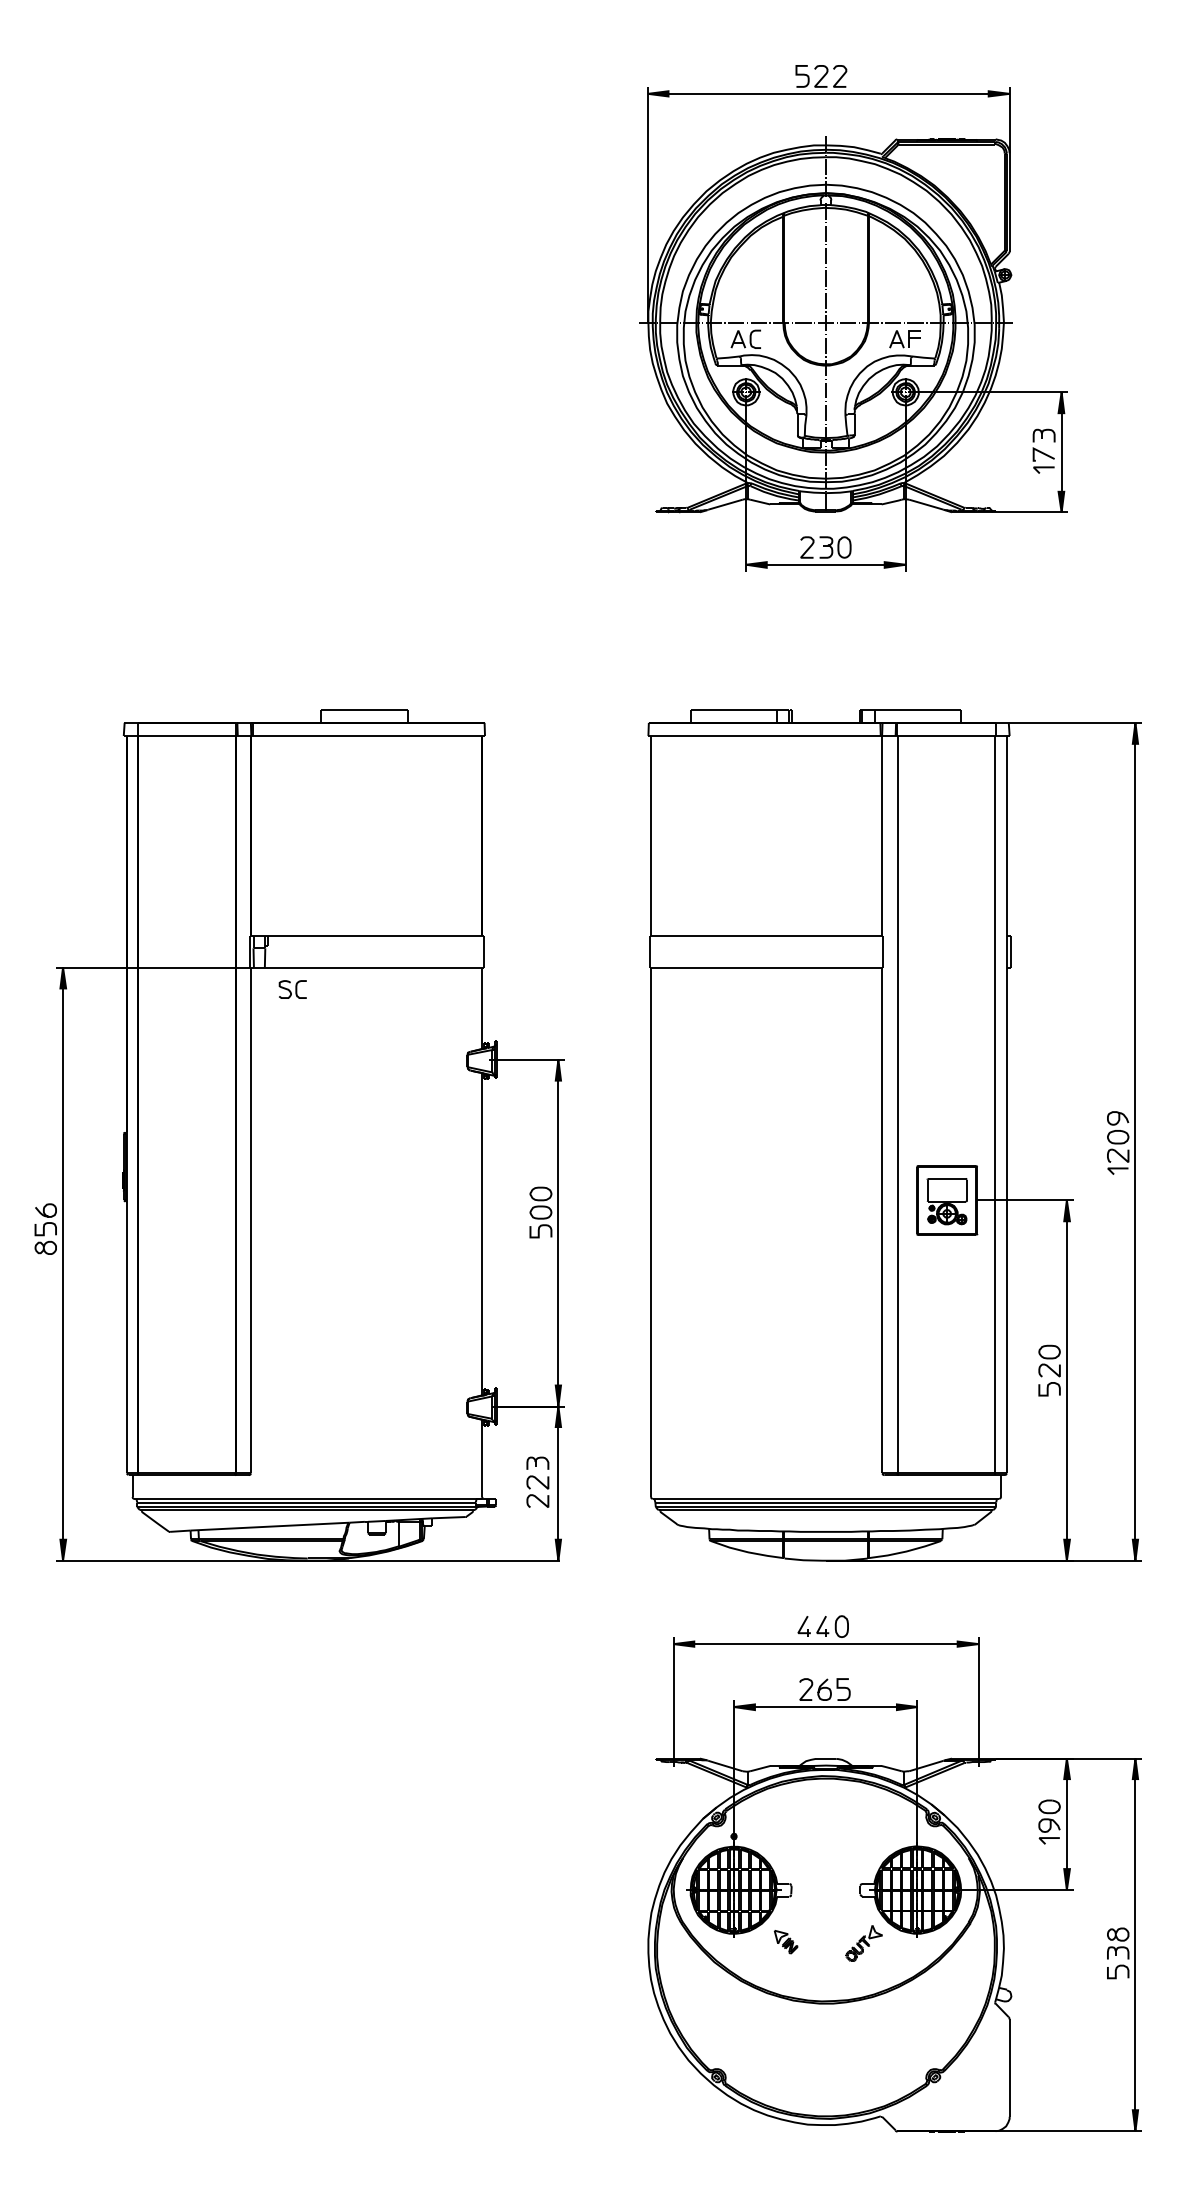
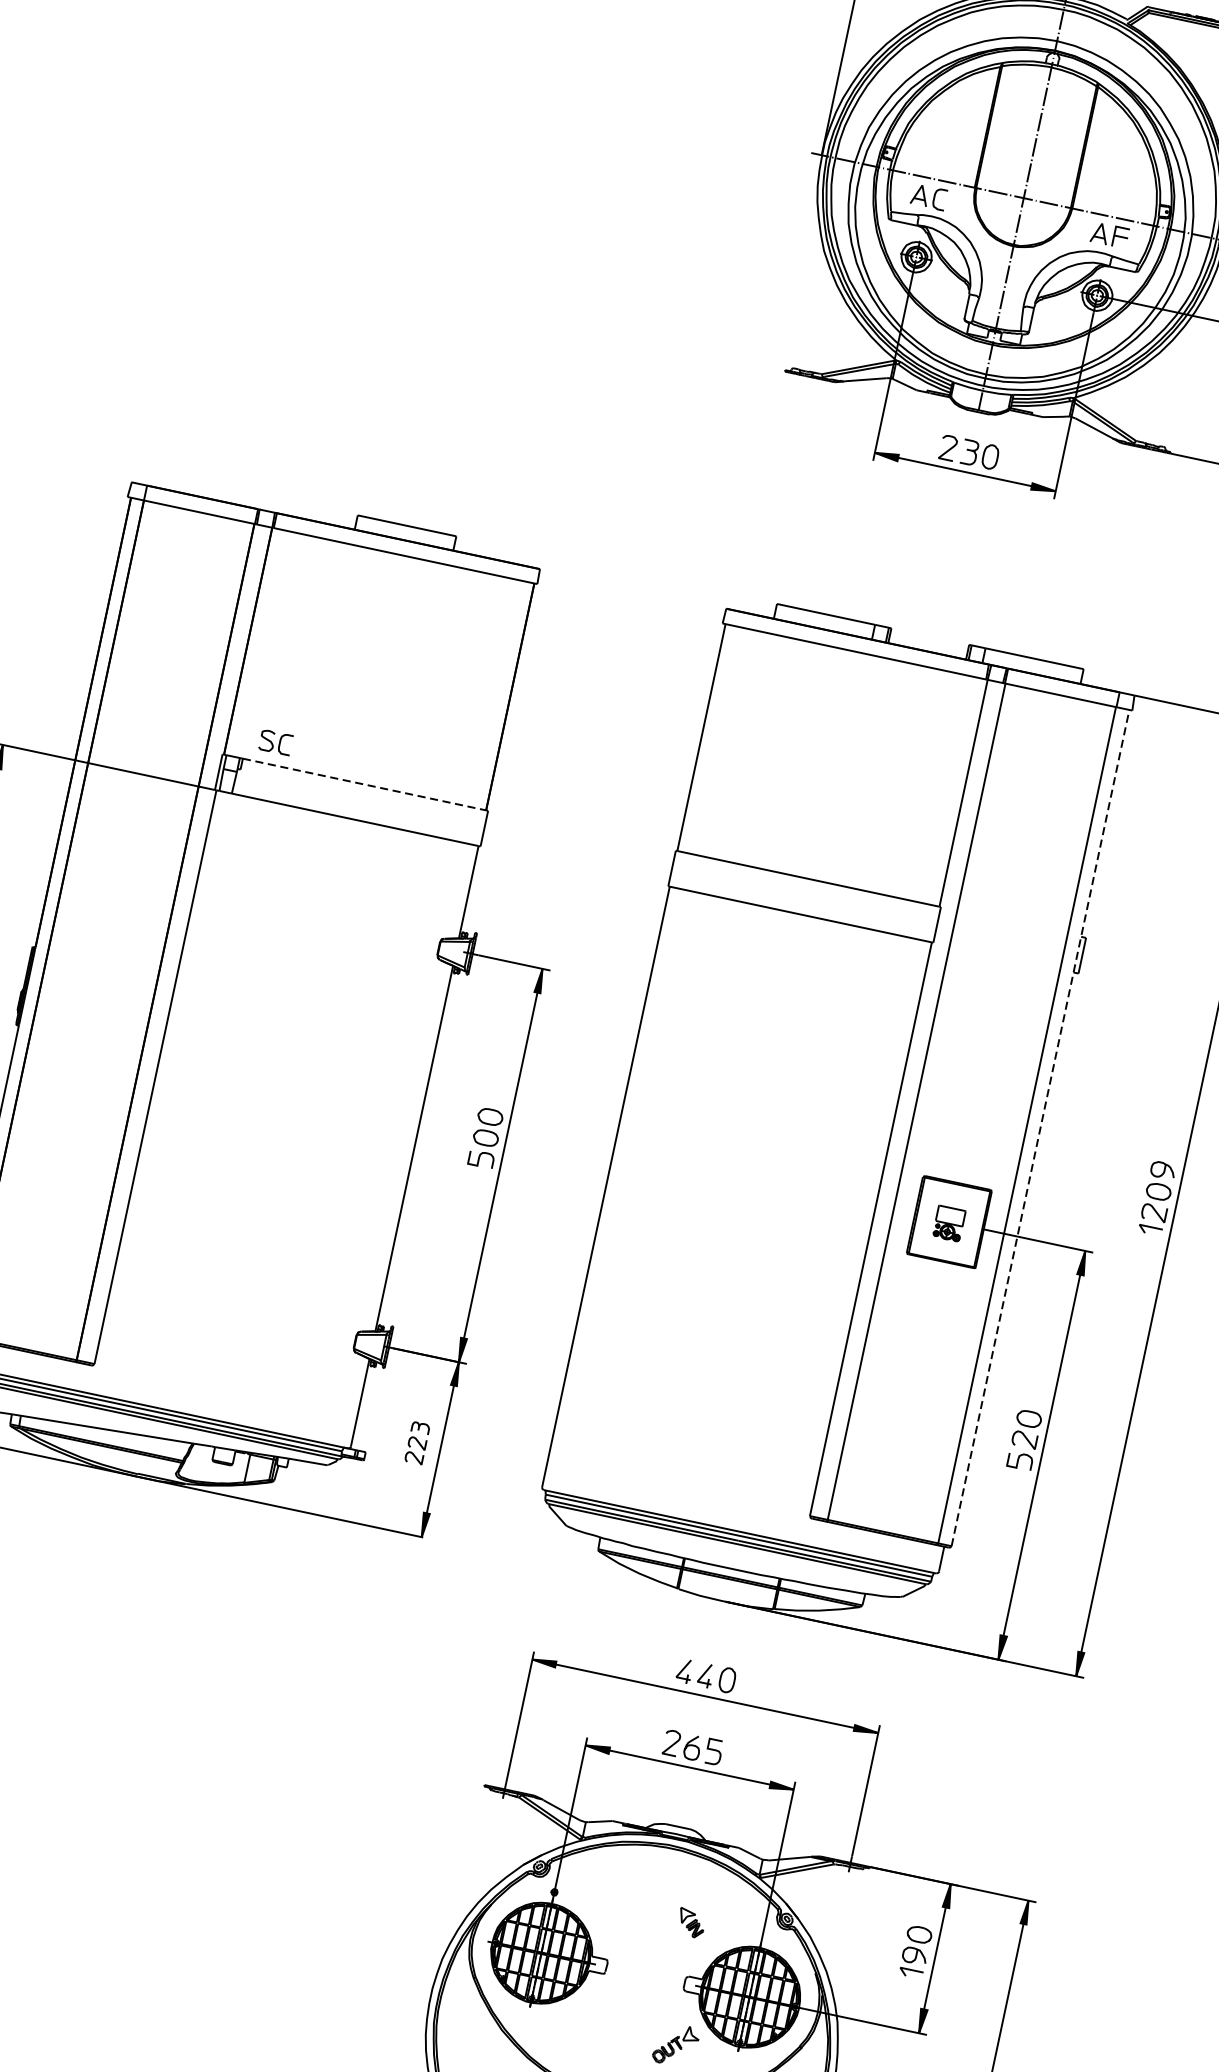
line: (375, 936) -> (364, 785), solid -> dashed
part: (292, 989) -> (275, 742), moved
line: (1007, 1104) -> (1041, 1127), solid -> dashed
part: (946, 1201) -> (948, 1223), size x0.6
part: (537, 1481) -> (417, 1442), size x0.7
part: (785, 1942) -> (690, 1923), moved

